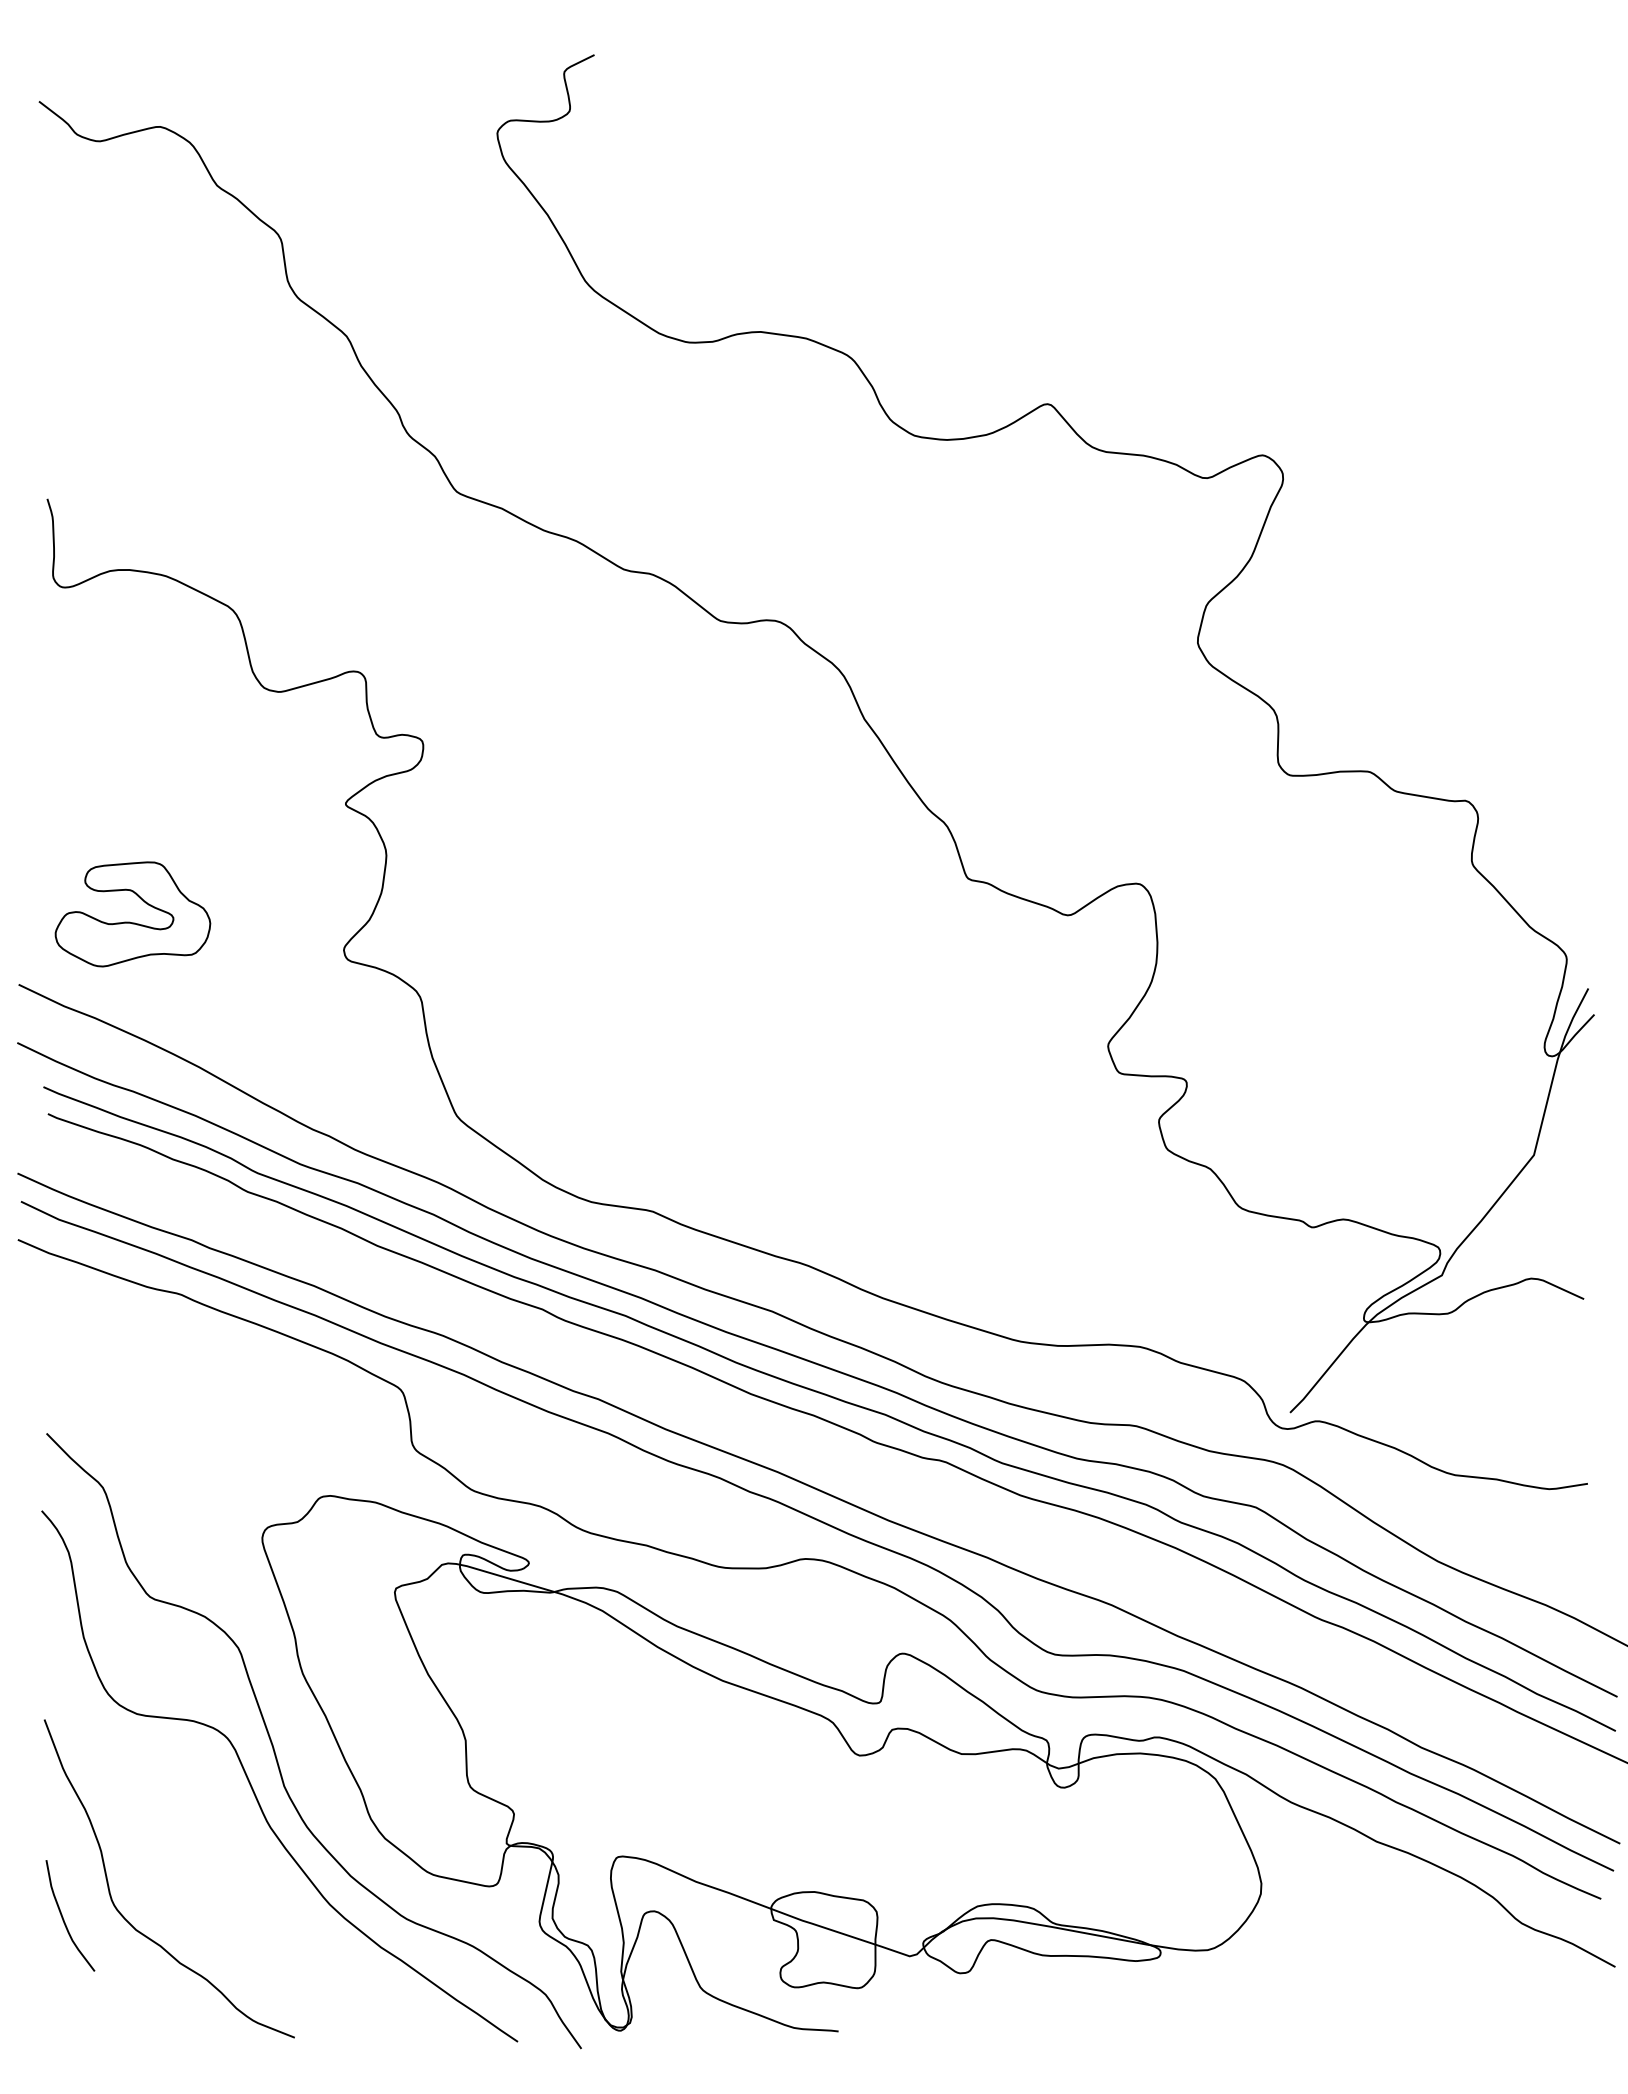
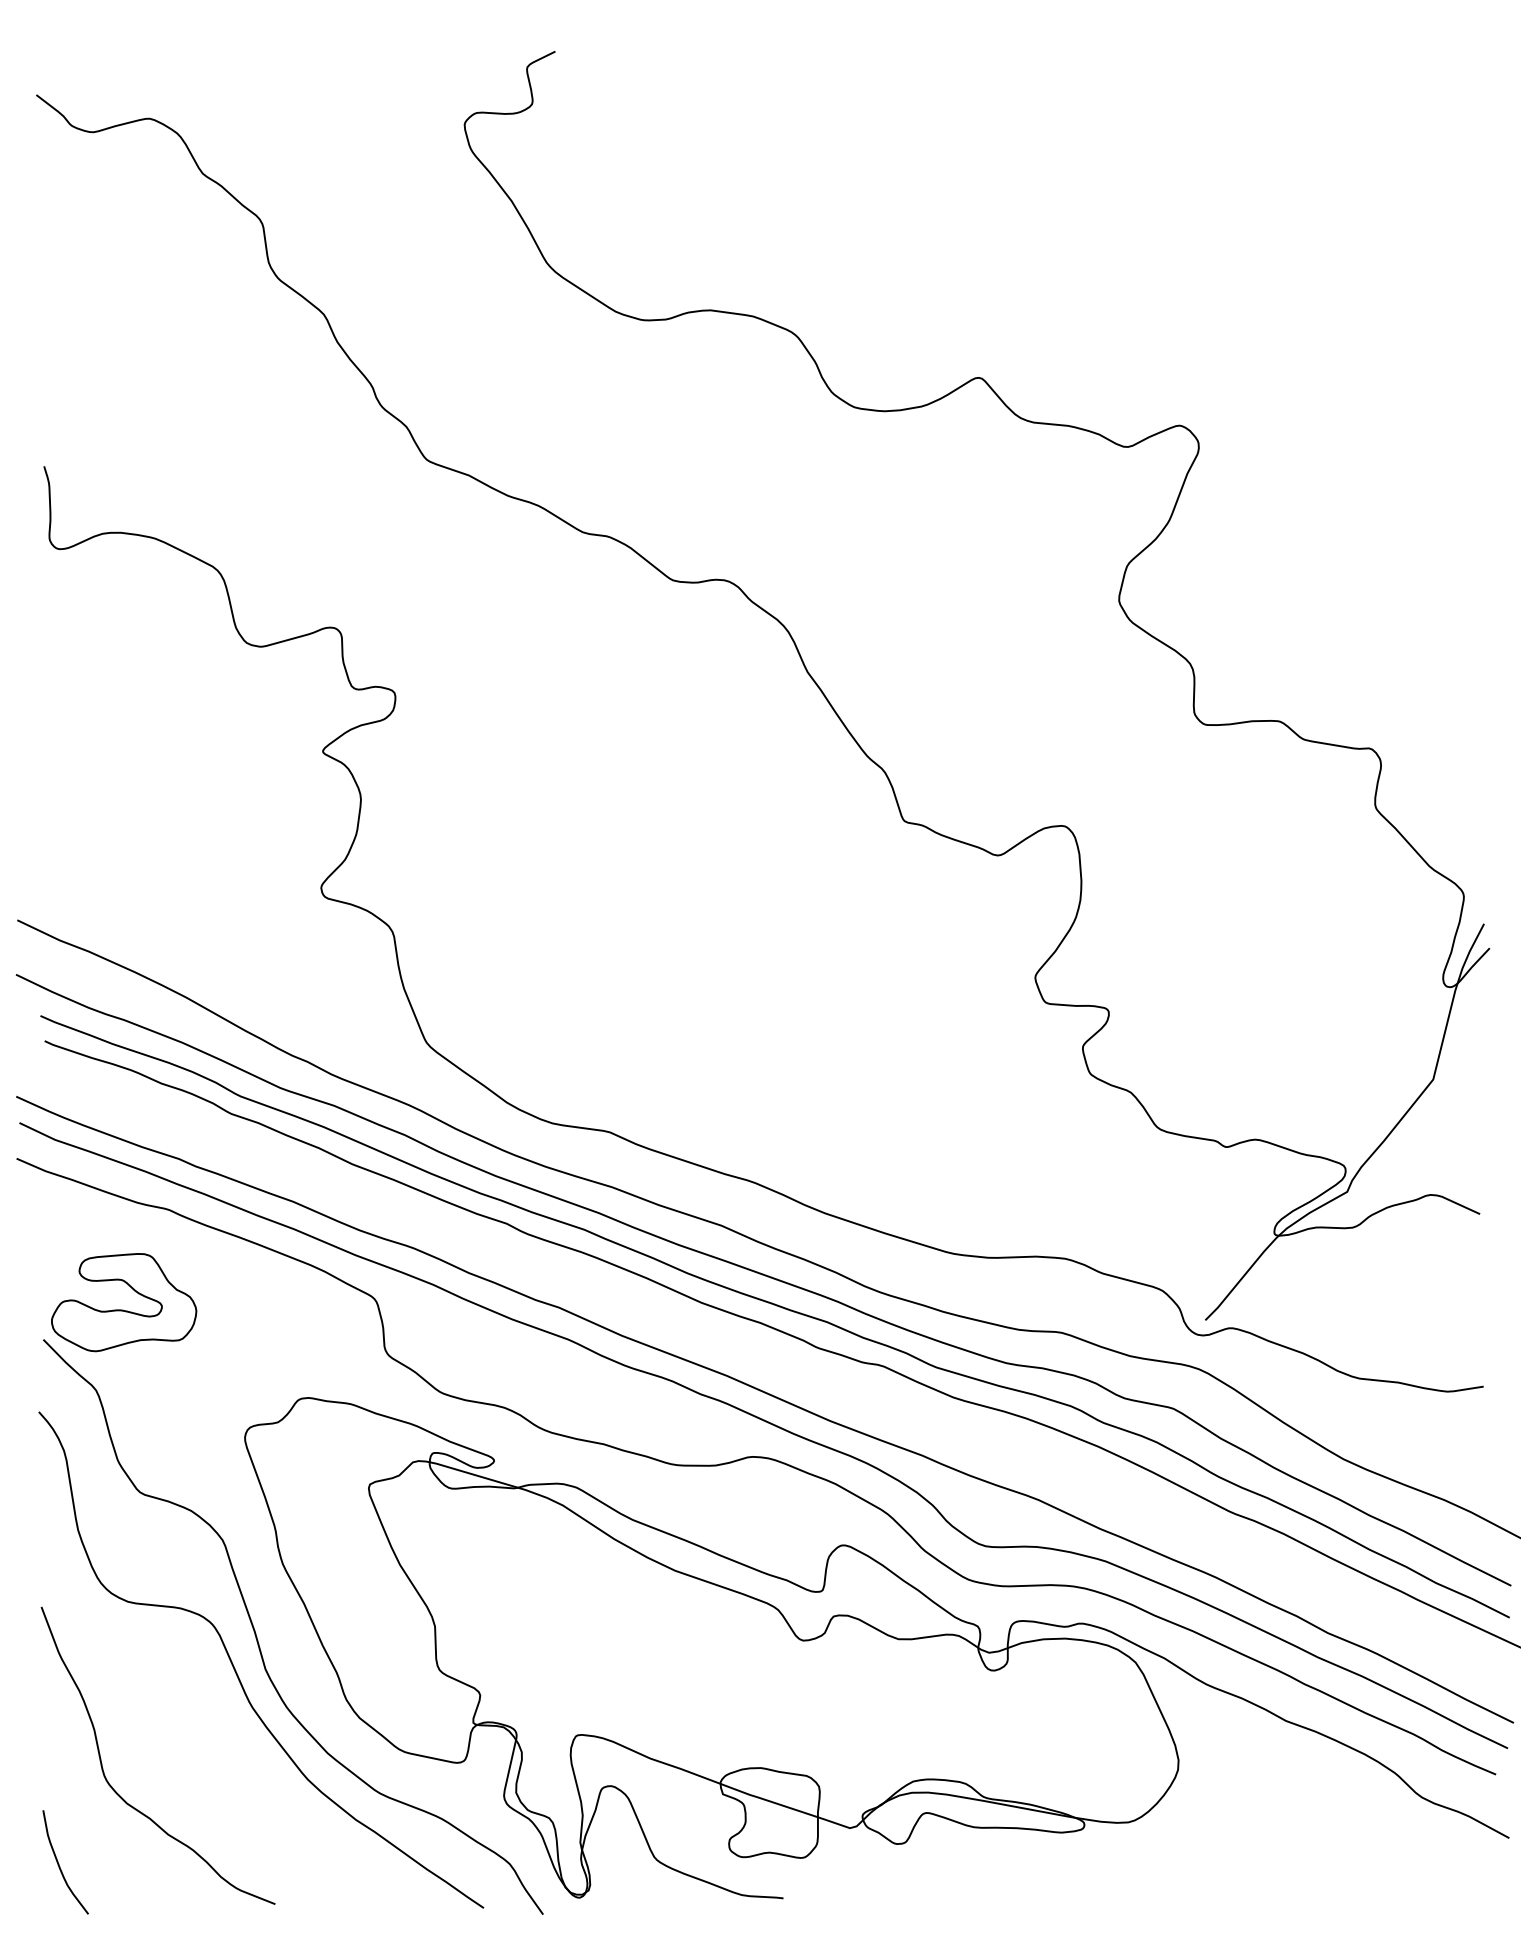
part: (132, 921) -> (123, 1309), moved
curve: (63, 1917) -> (59, 1863), moved

